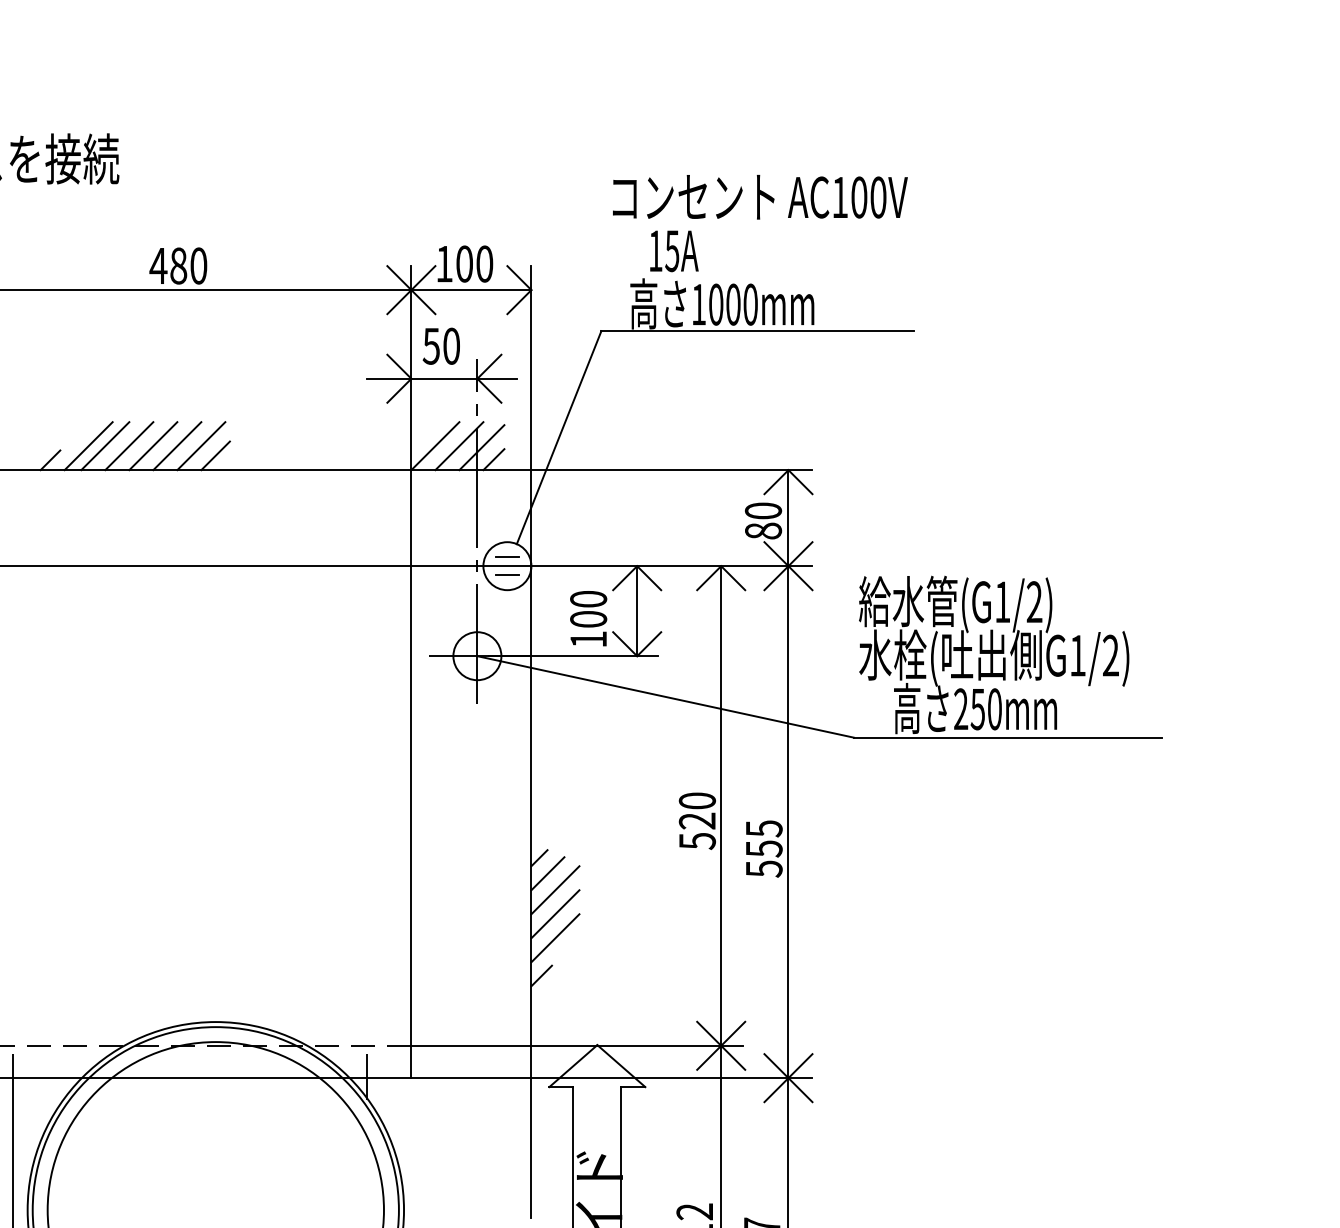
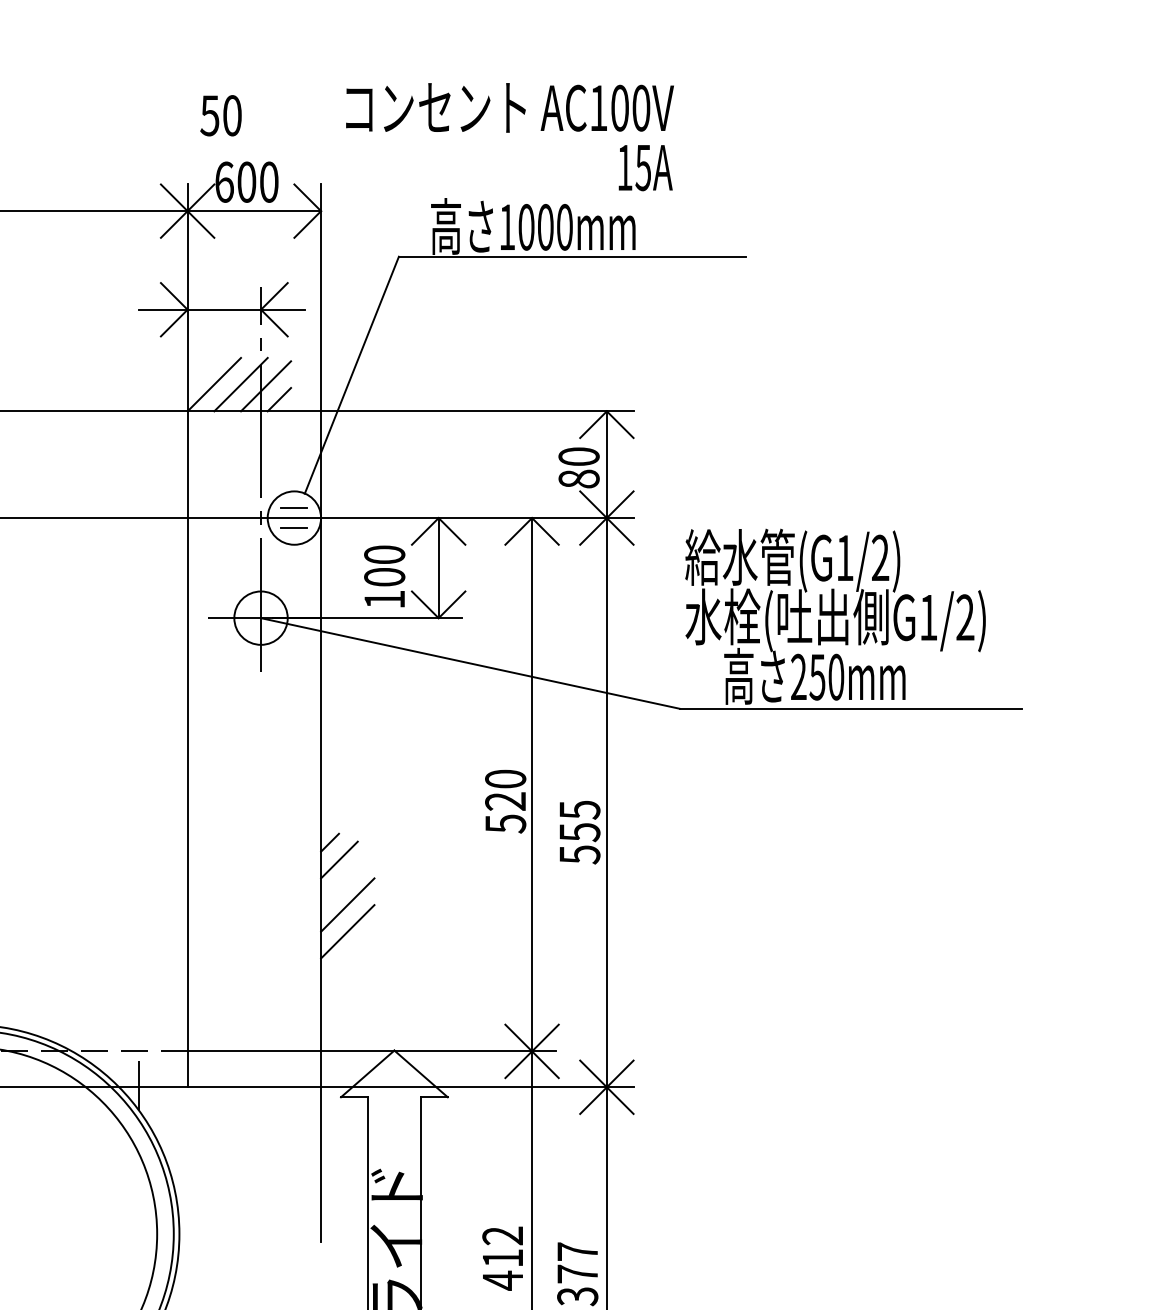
text: (760, 197) -> (510, 108), moved
text: (674, 251) -> (645, 168), moved
text: (444, 263) -> (224, 181), 100 -> 600
text: (440, 345) -> (220, 114), moved
line: (555, 890) -> (347, 878), removed
line: (541, 975) -> (332, 973), removed

